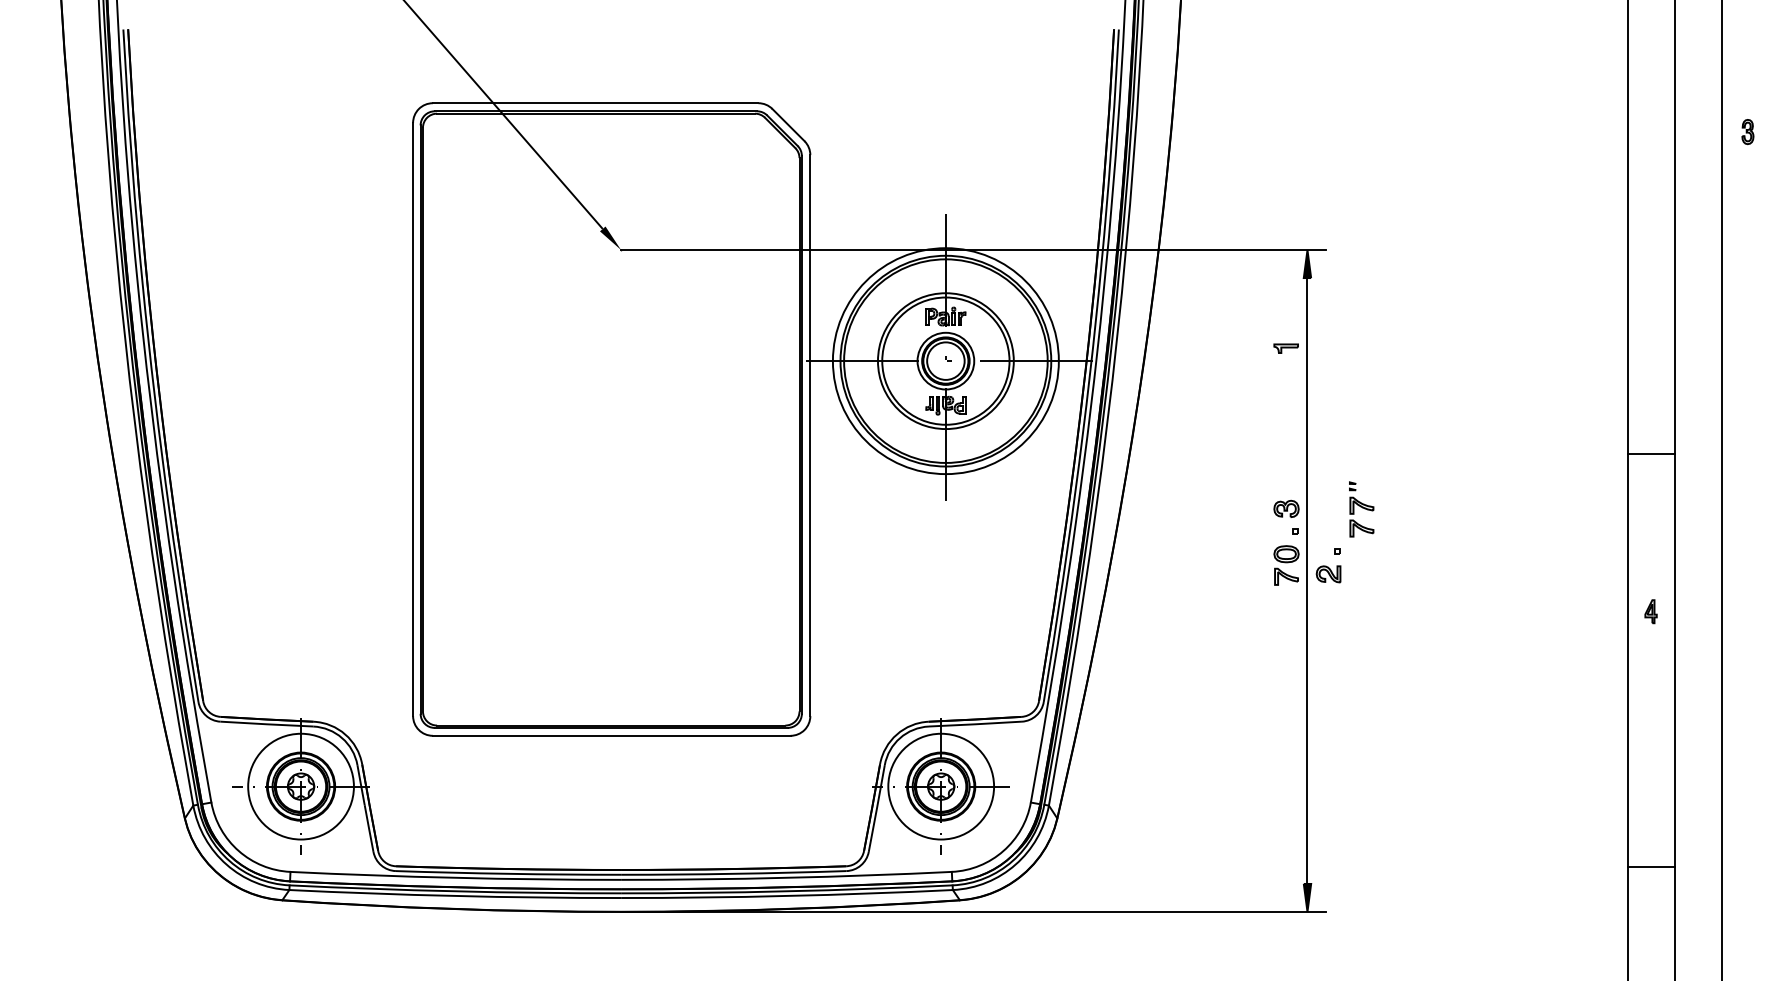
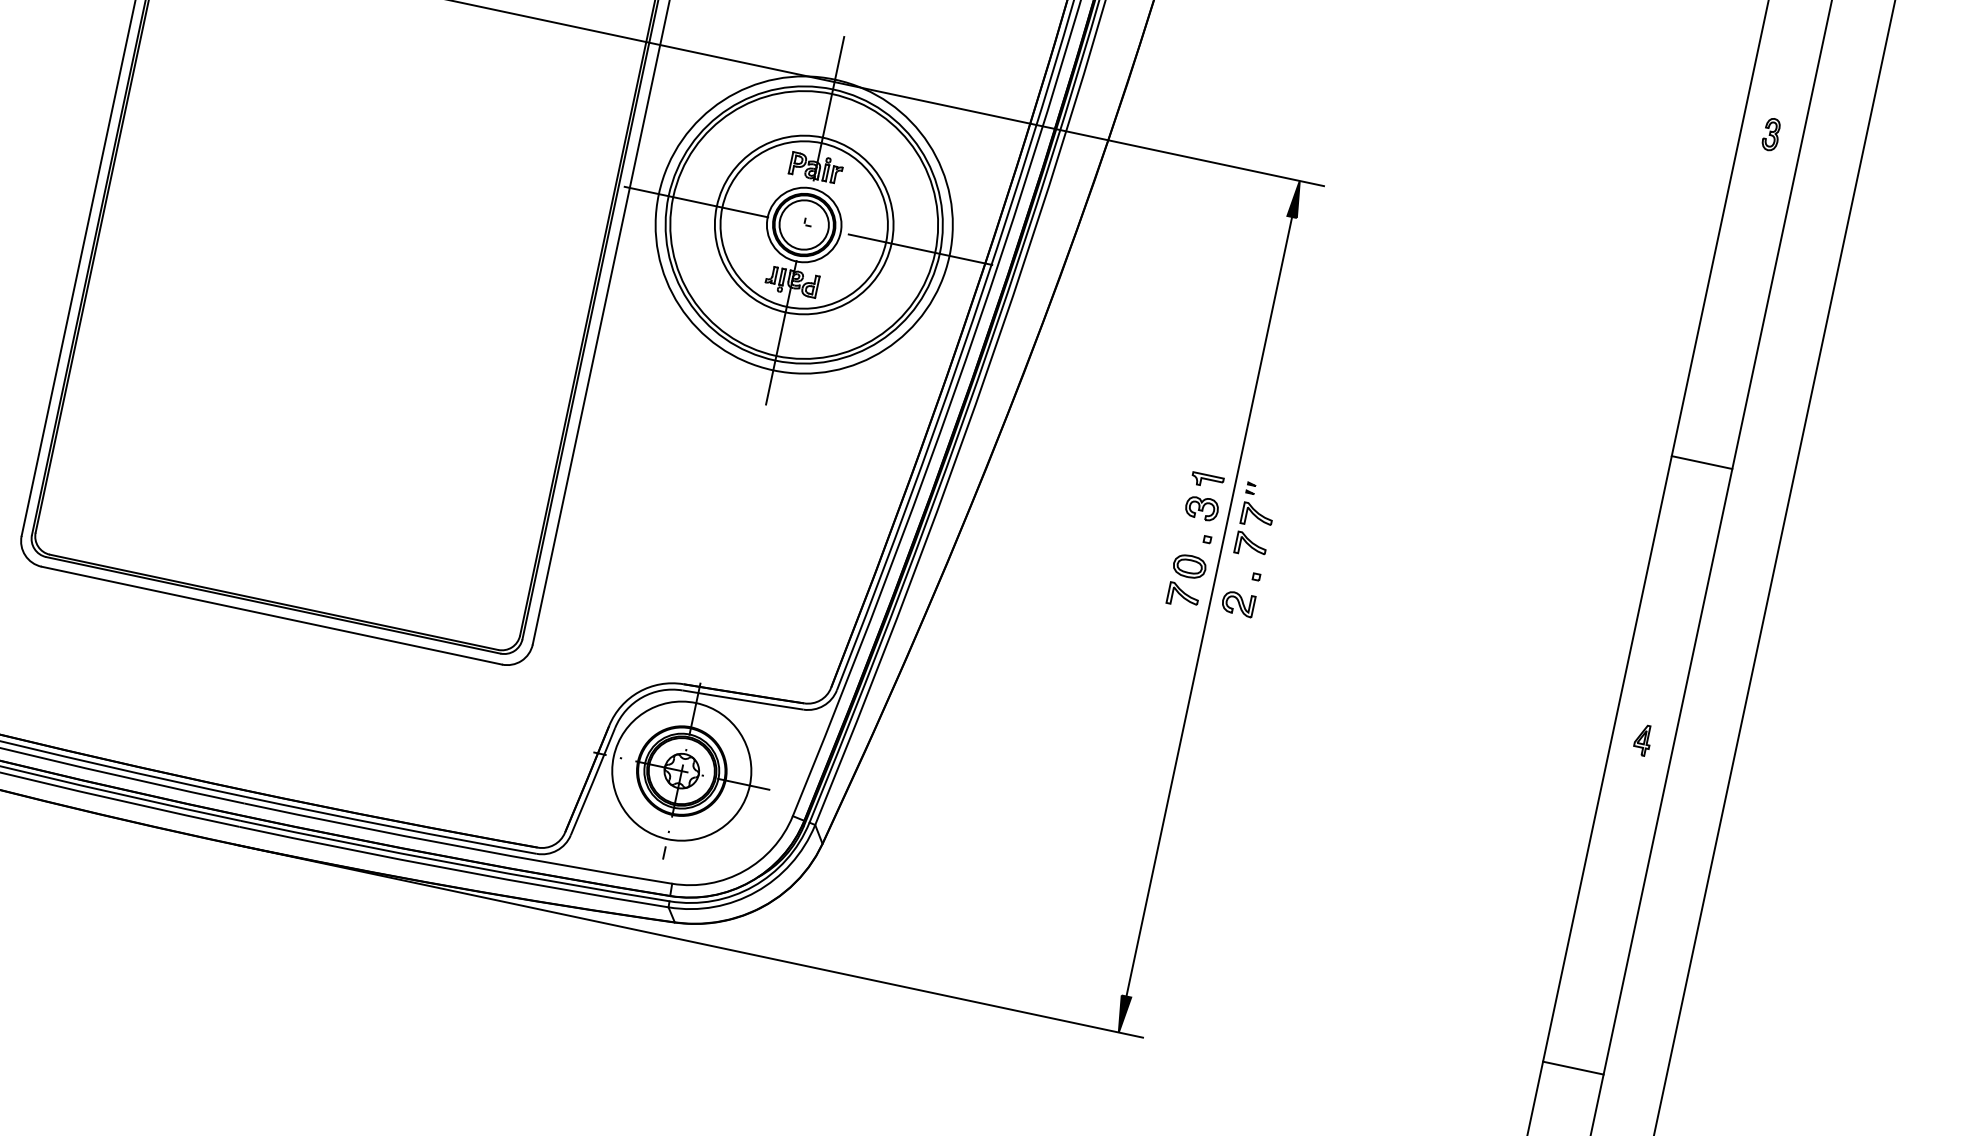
part: (1747, 132) -> (1770, 135), moved
part: (1285, 348) -> (1206, 480), moved
line: (1650, 453) -> (1701, 461), moved
part: (1361, 509) -> (1255, 520), moved

